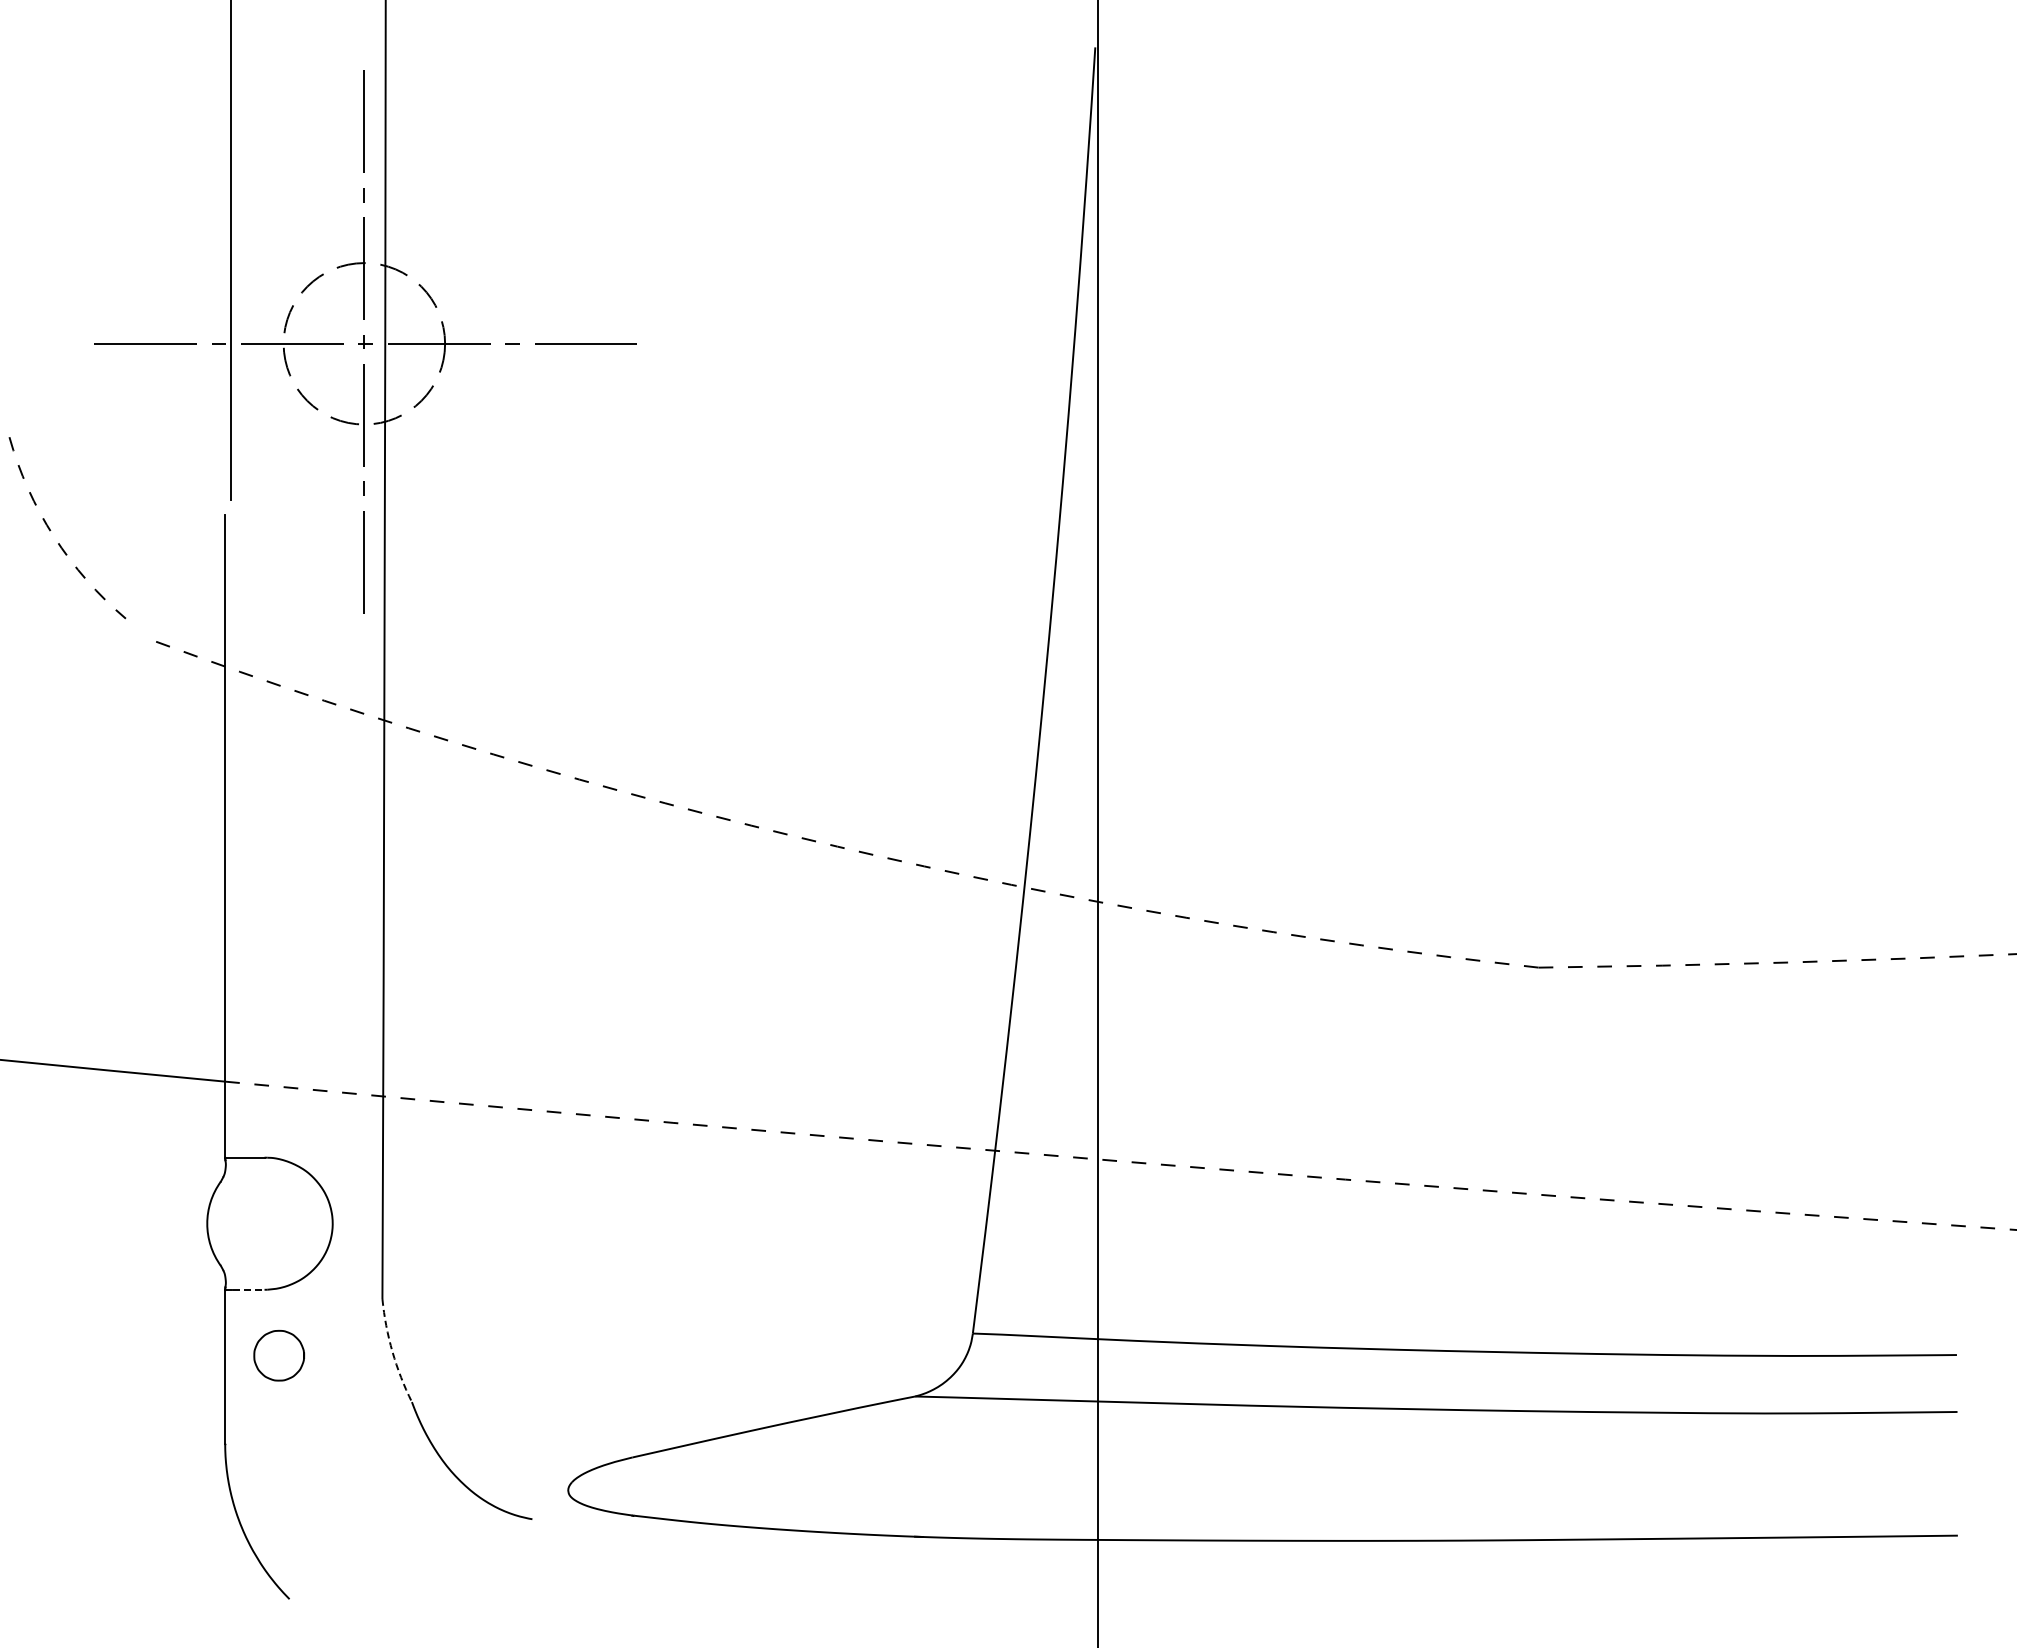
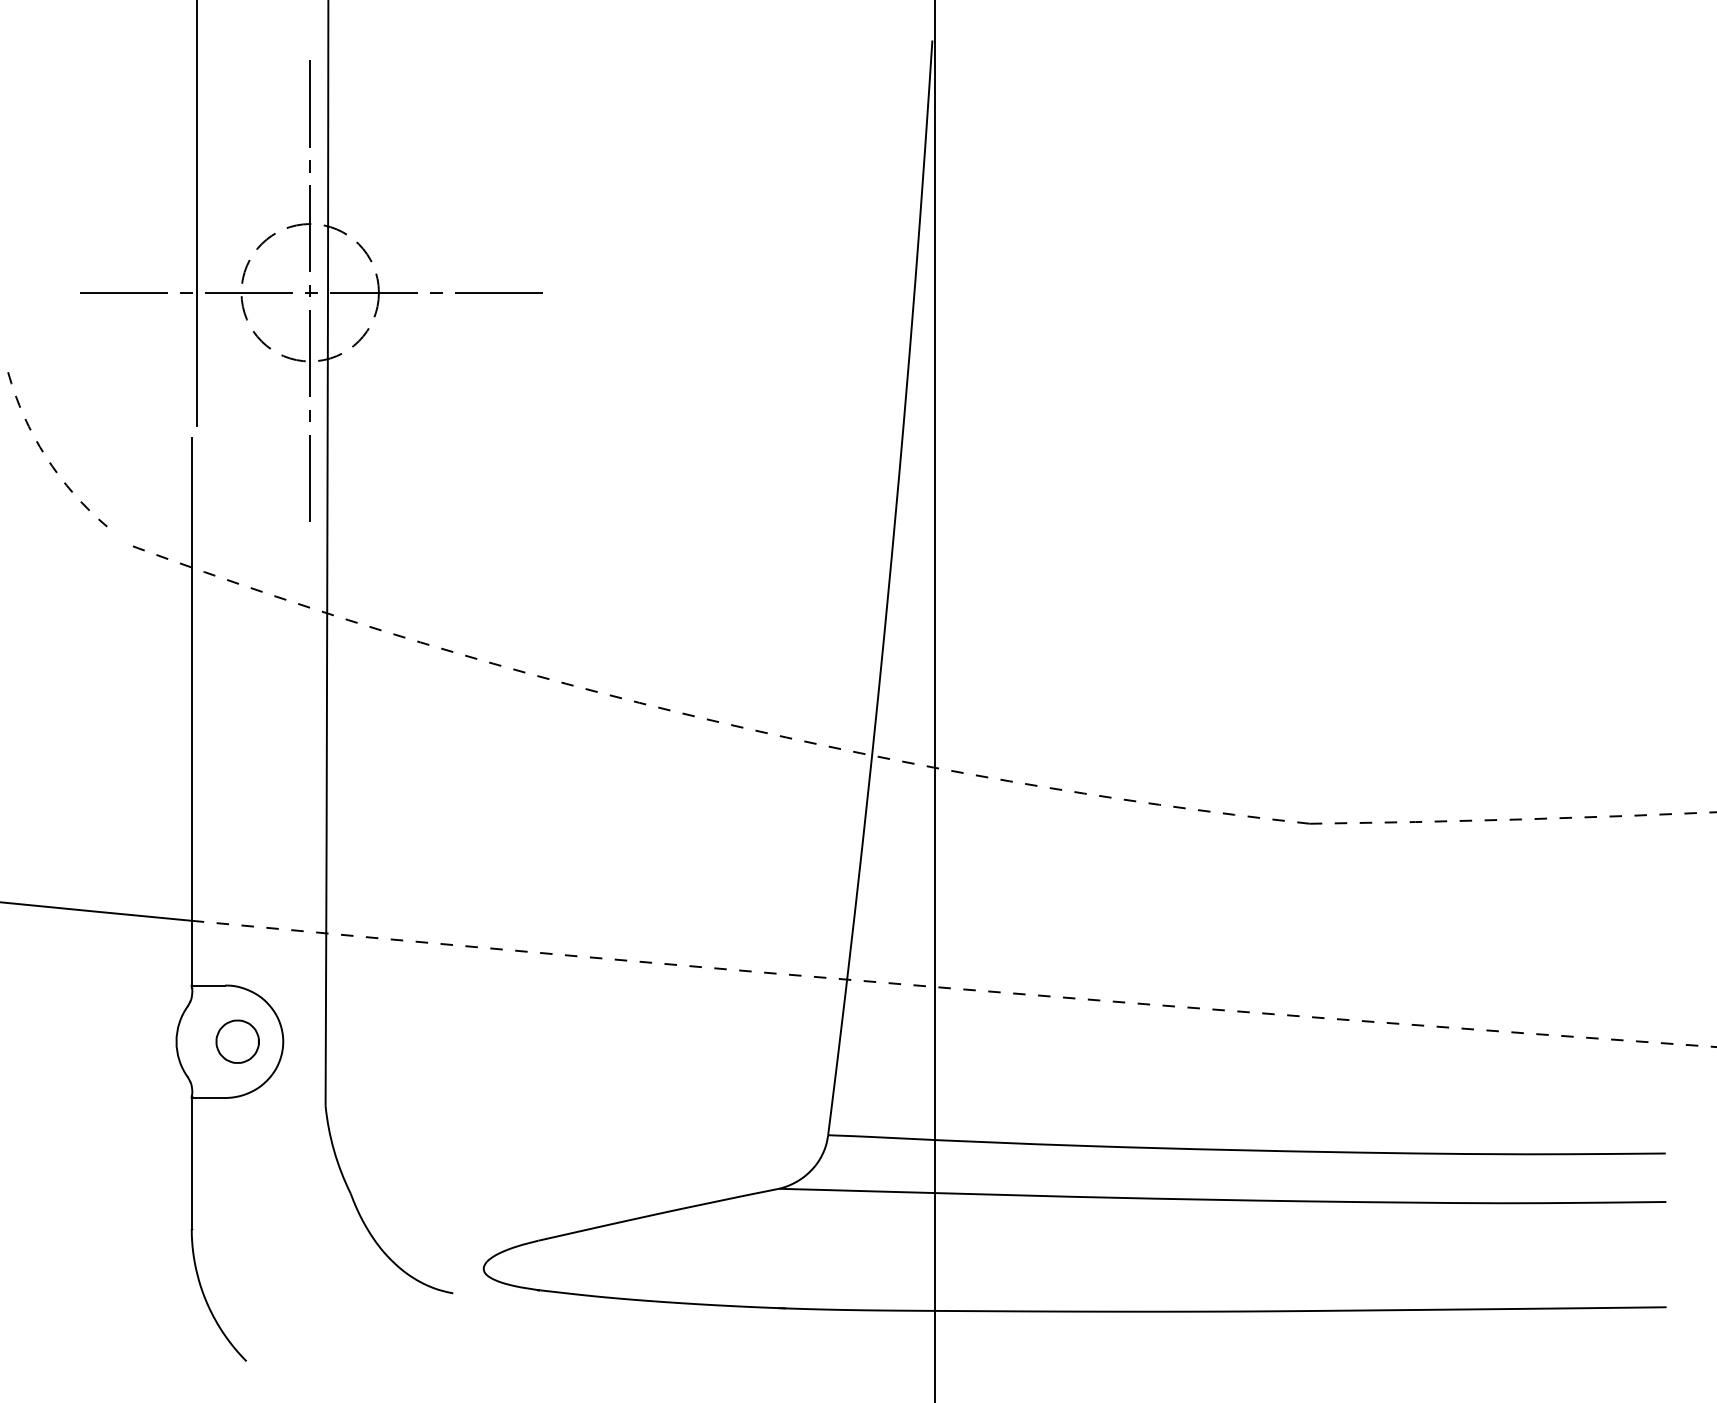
line: (248, 1289) -> (211, 1097), dashed -> solid
curve: (257, 1346) -> (219, 1033), moved
arc: (392, 1351) -> (334, 1150), dashed -> solid

